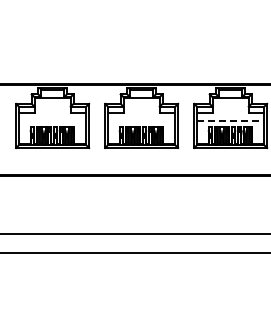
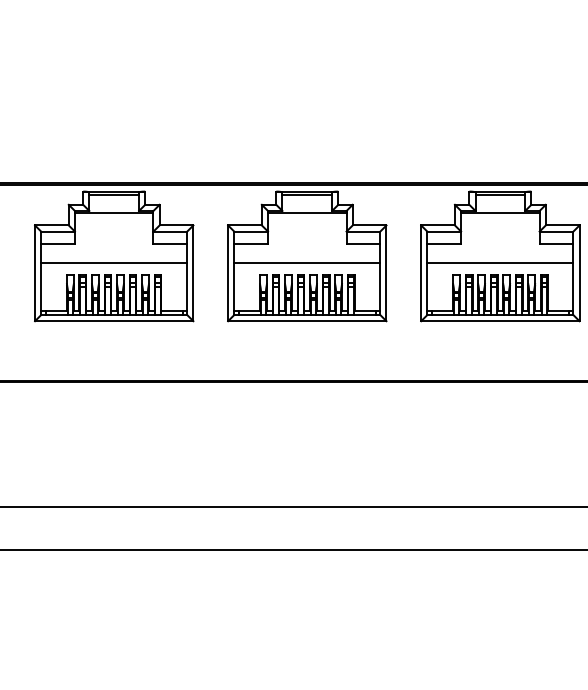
line: (52, 121) -> (113, 263), added
line: (141, 121) -> (307, 263), added
line: (230, 121) -> (500, 263), dashed -> solid

